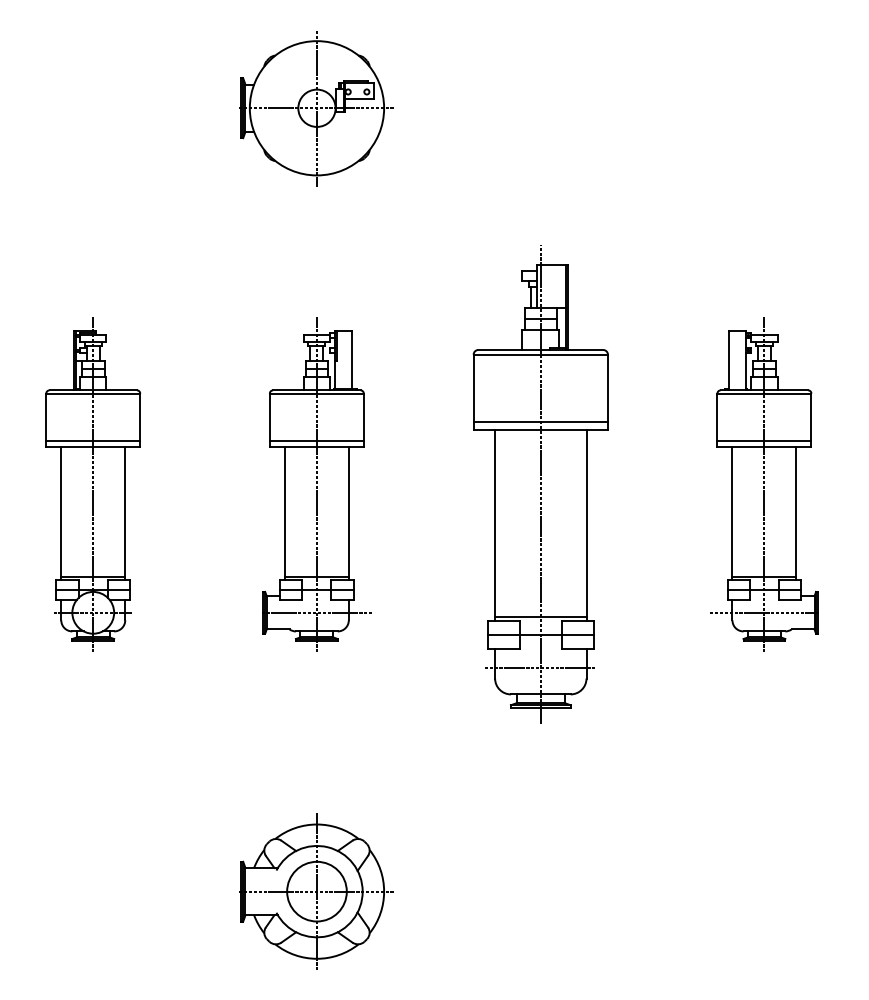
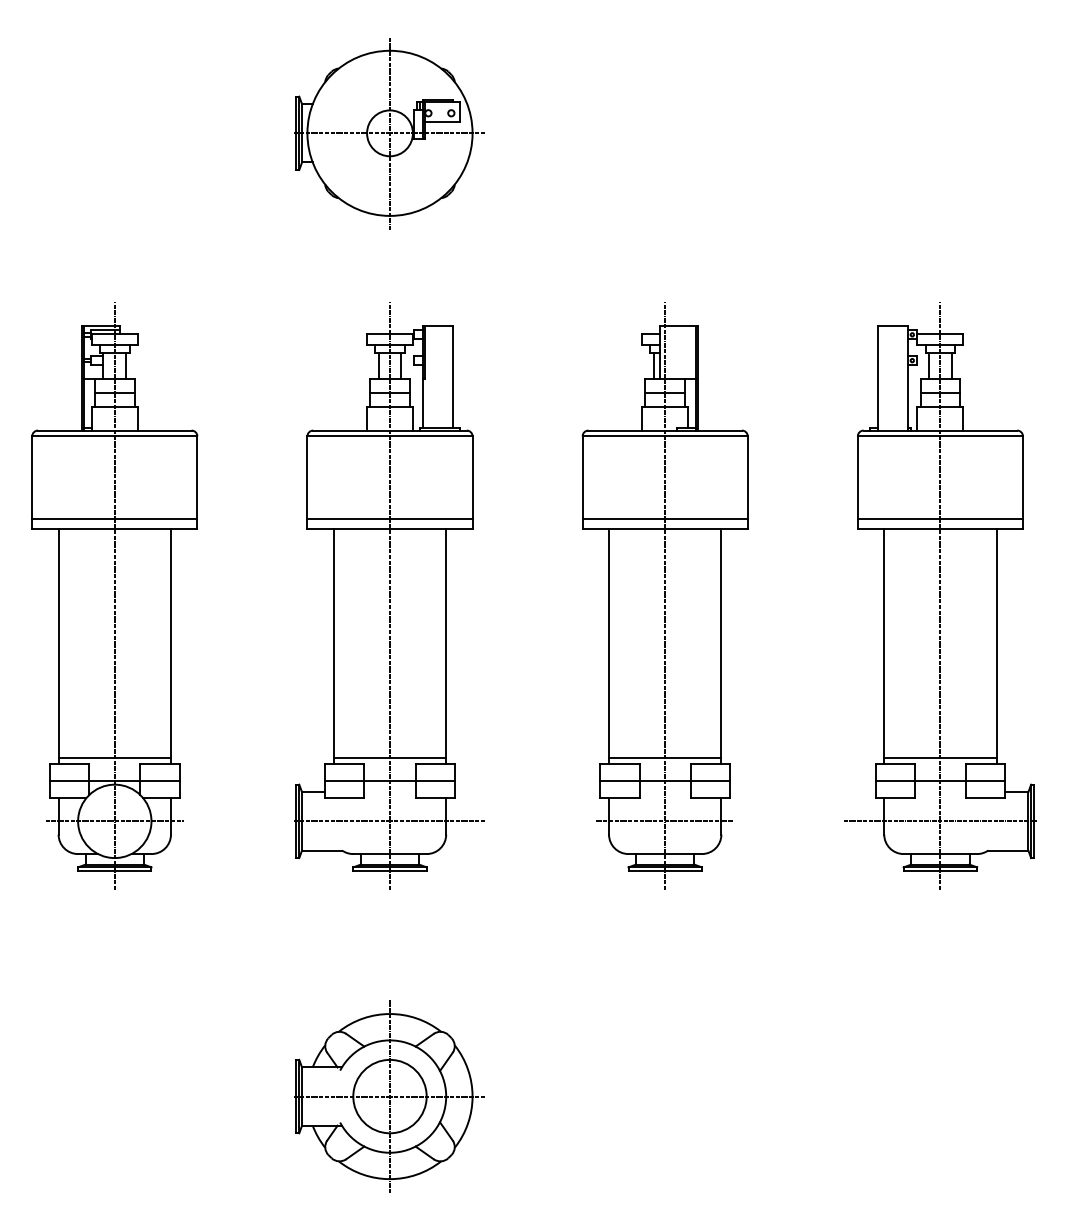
part: (93, 484) -> (115, 595), size x1.43
part: (316, 484) -> (389, 595), size x1.43
part: (763, 484) -> (939, 595), size x1.43

